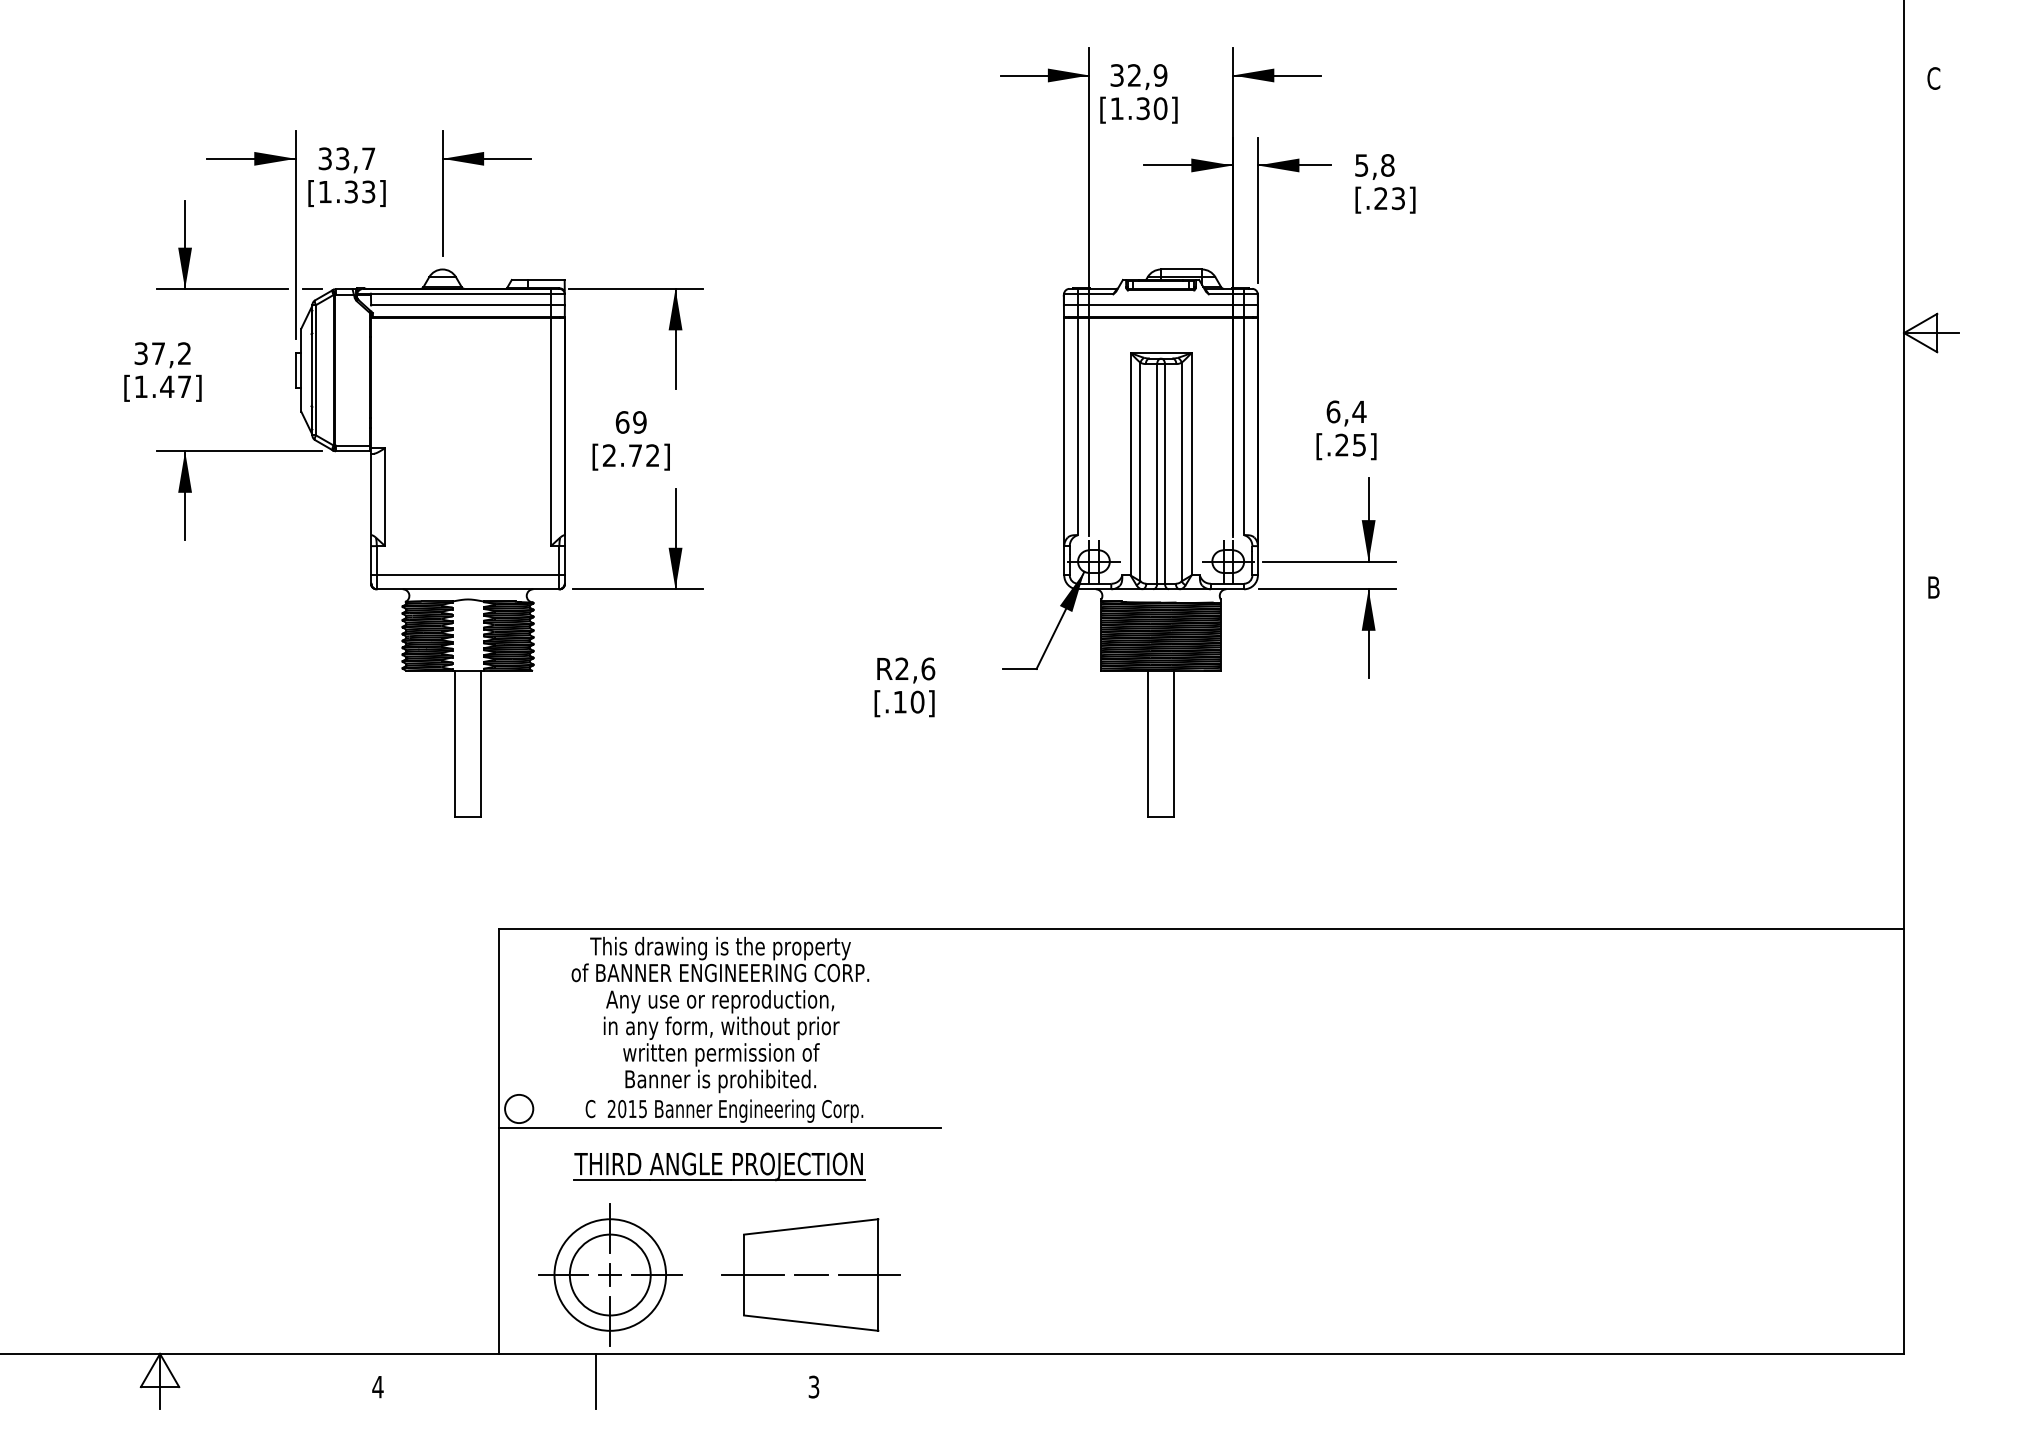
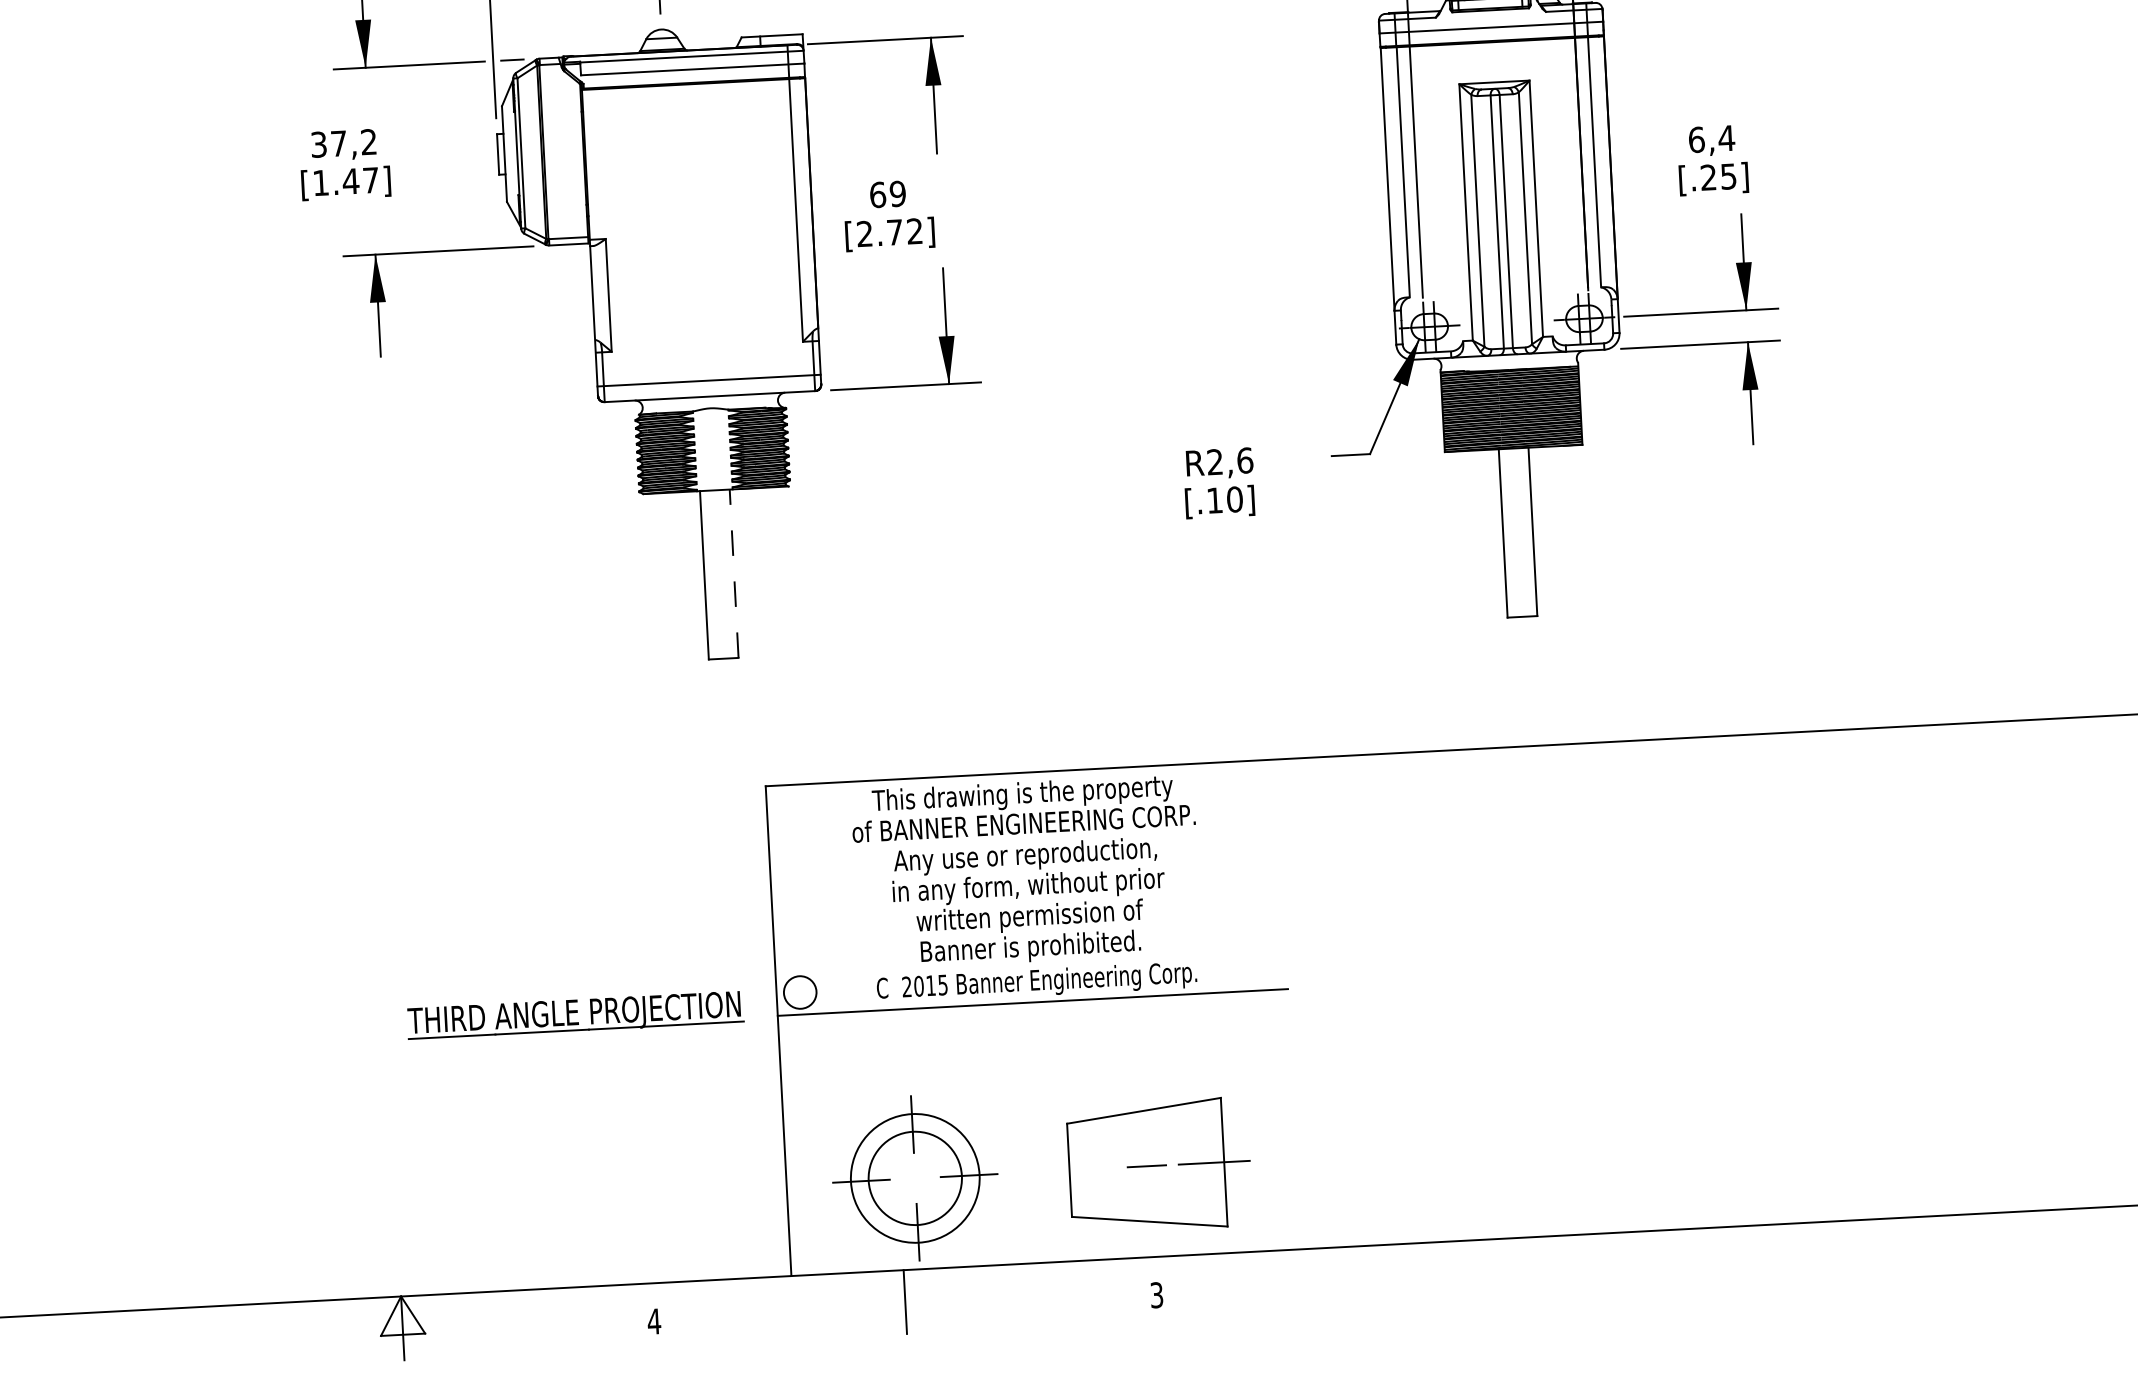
line: (480, 743) -> (733, 573), solid -> dashed
part: (719, 1166) -> (575, 1015), moved
part: (609, 1274) -> (914, 1177), removed
line: (752, 1275) -> (1079, 1170), removed

